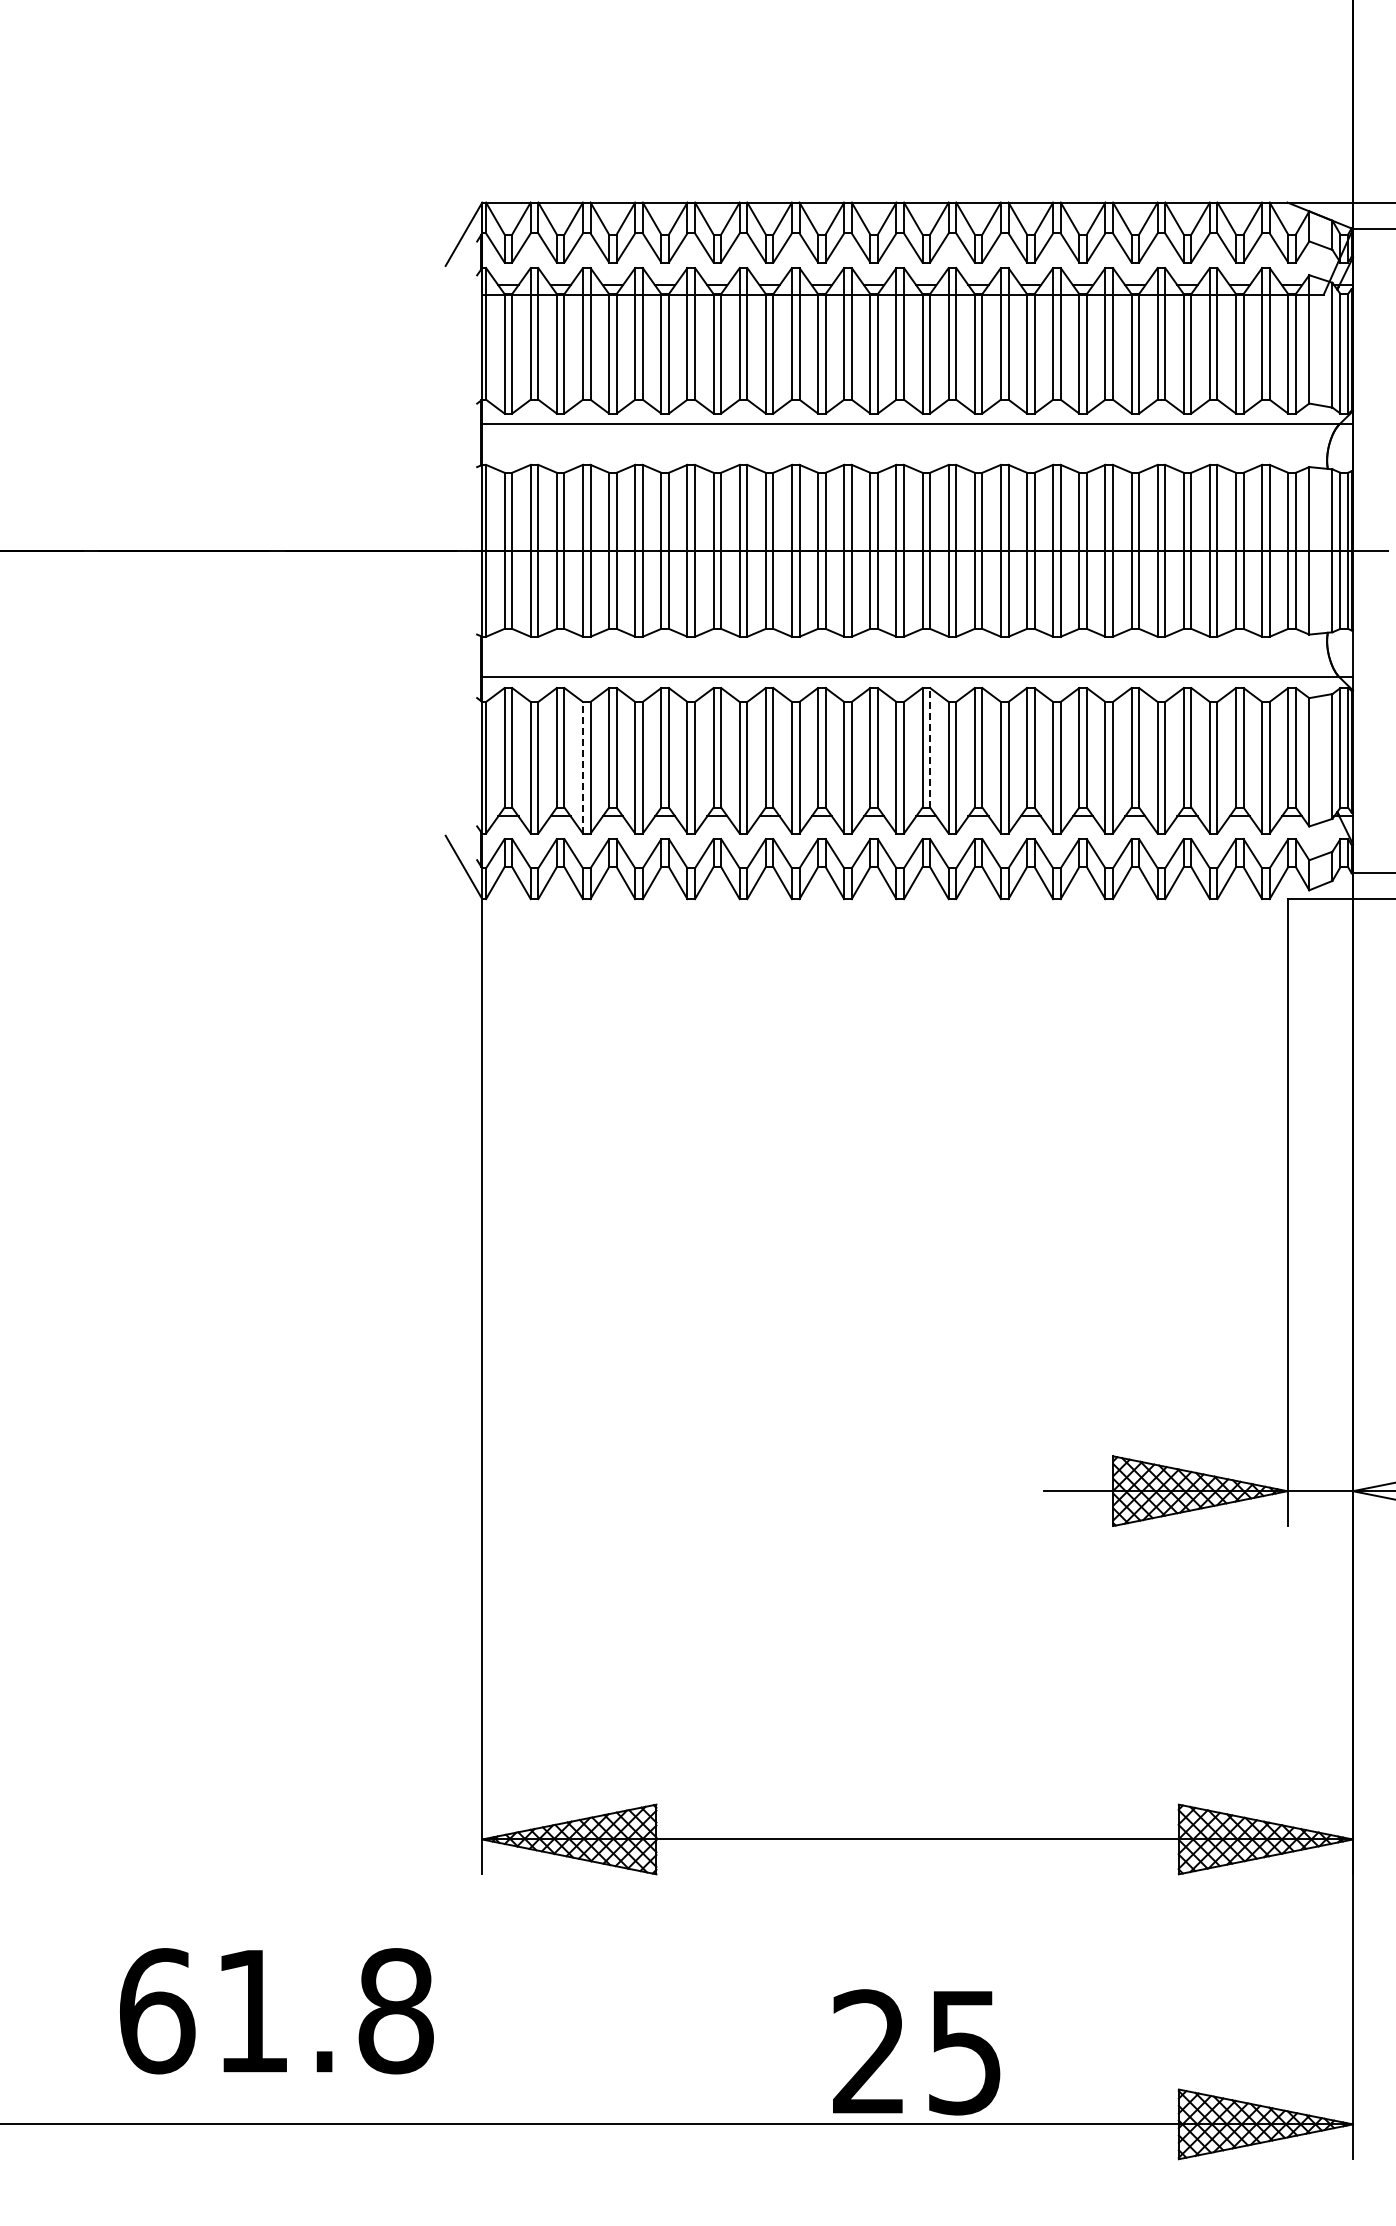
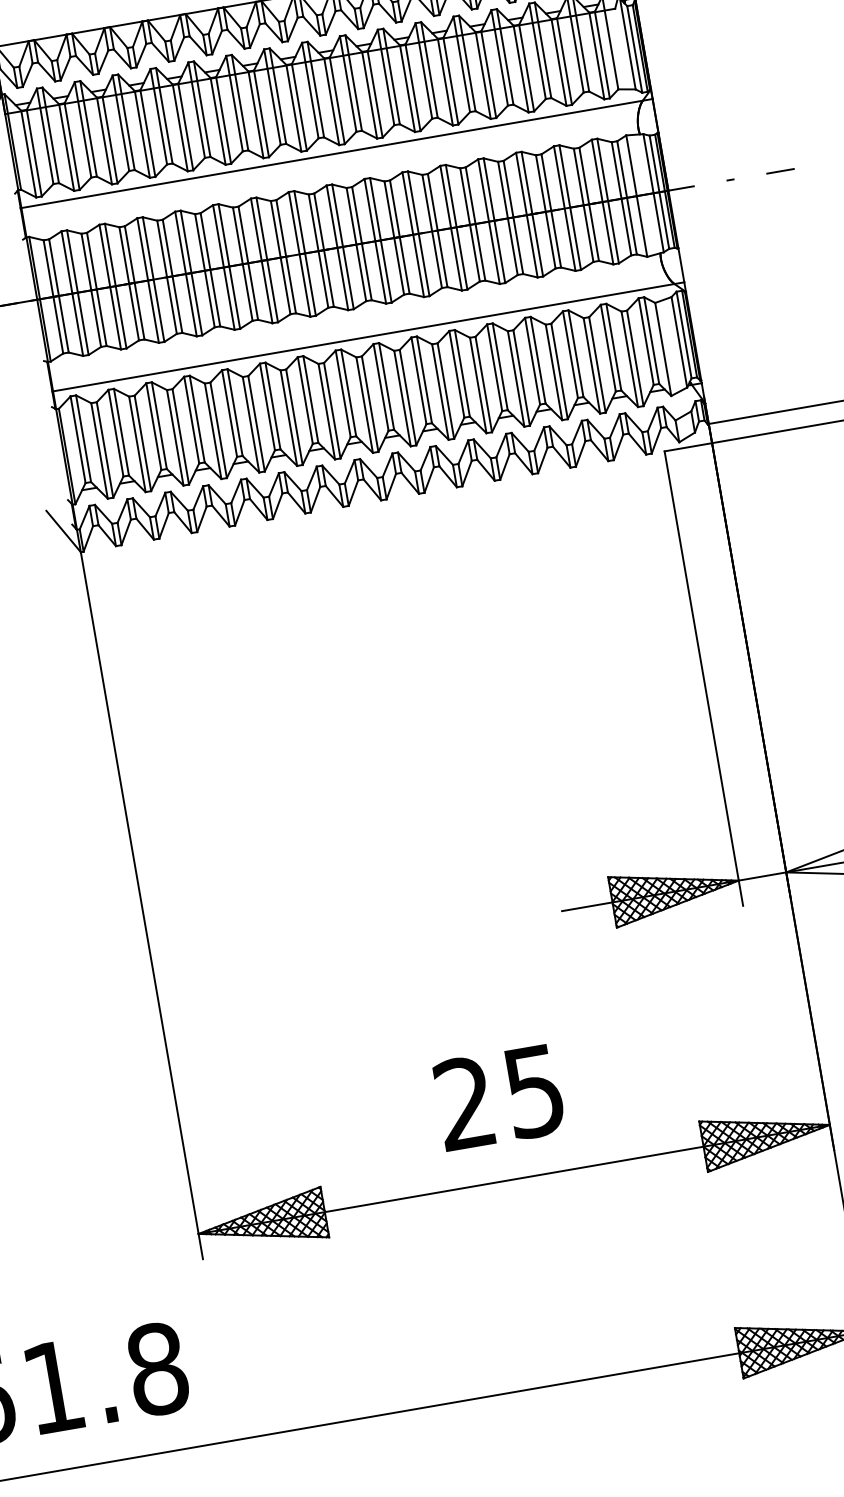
line: (930, 747) -> (386, 386), dashed -> solid
line: (582, 767) -> (137, 444), dashed -> solid
text: (916, 2052) -> (499, 1097), moved

